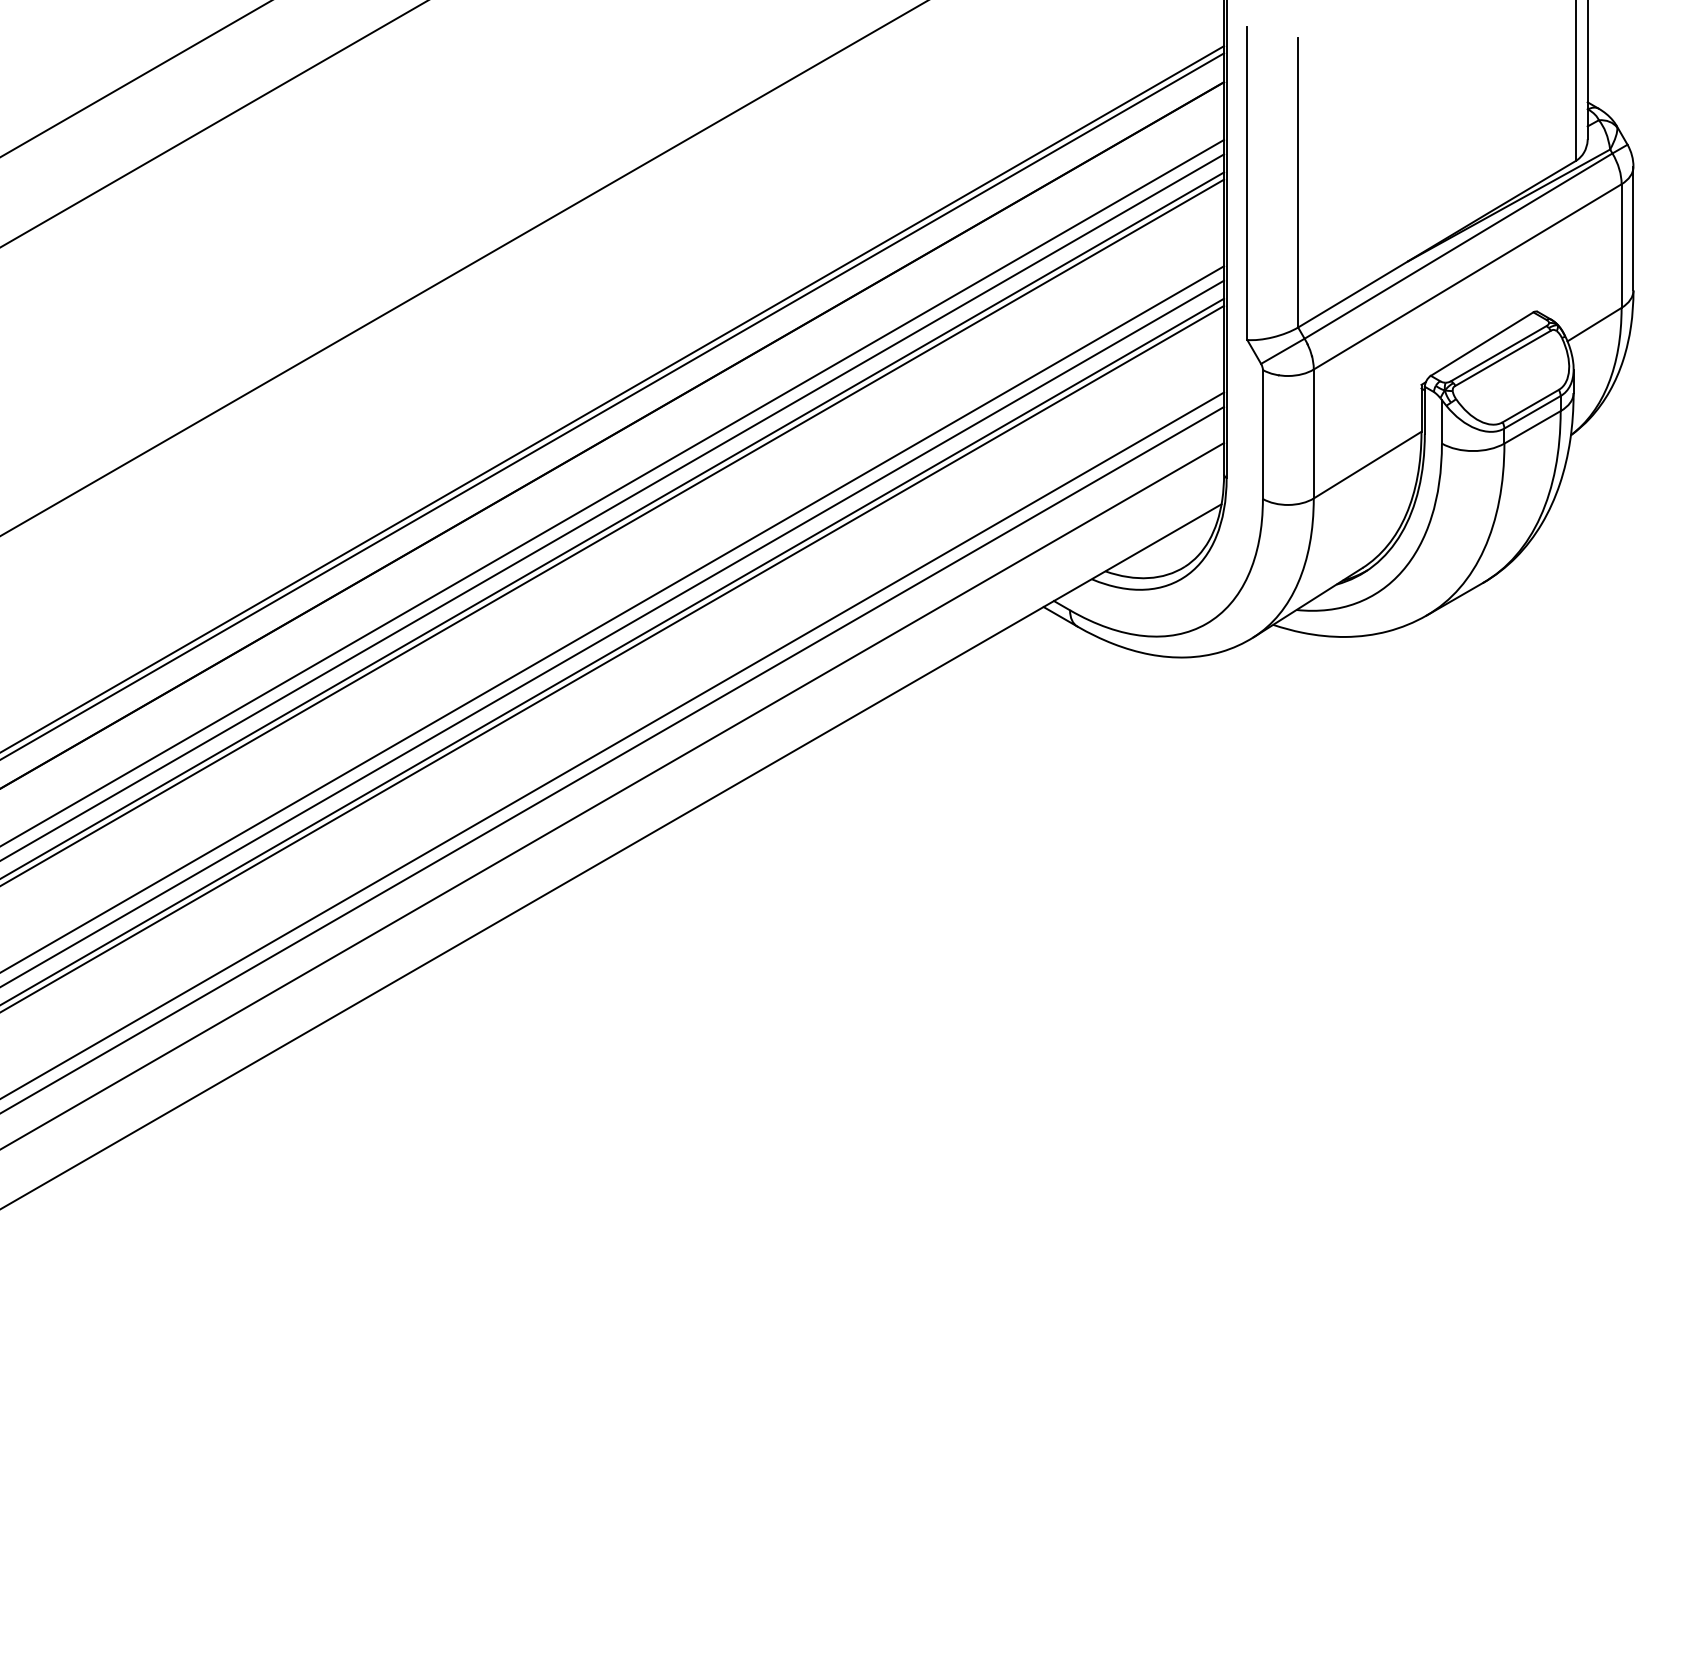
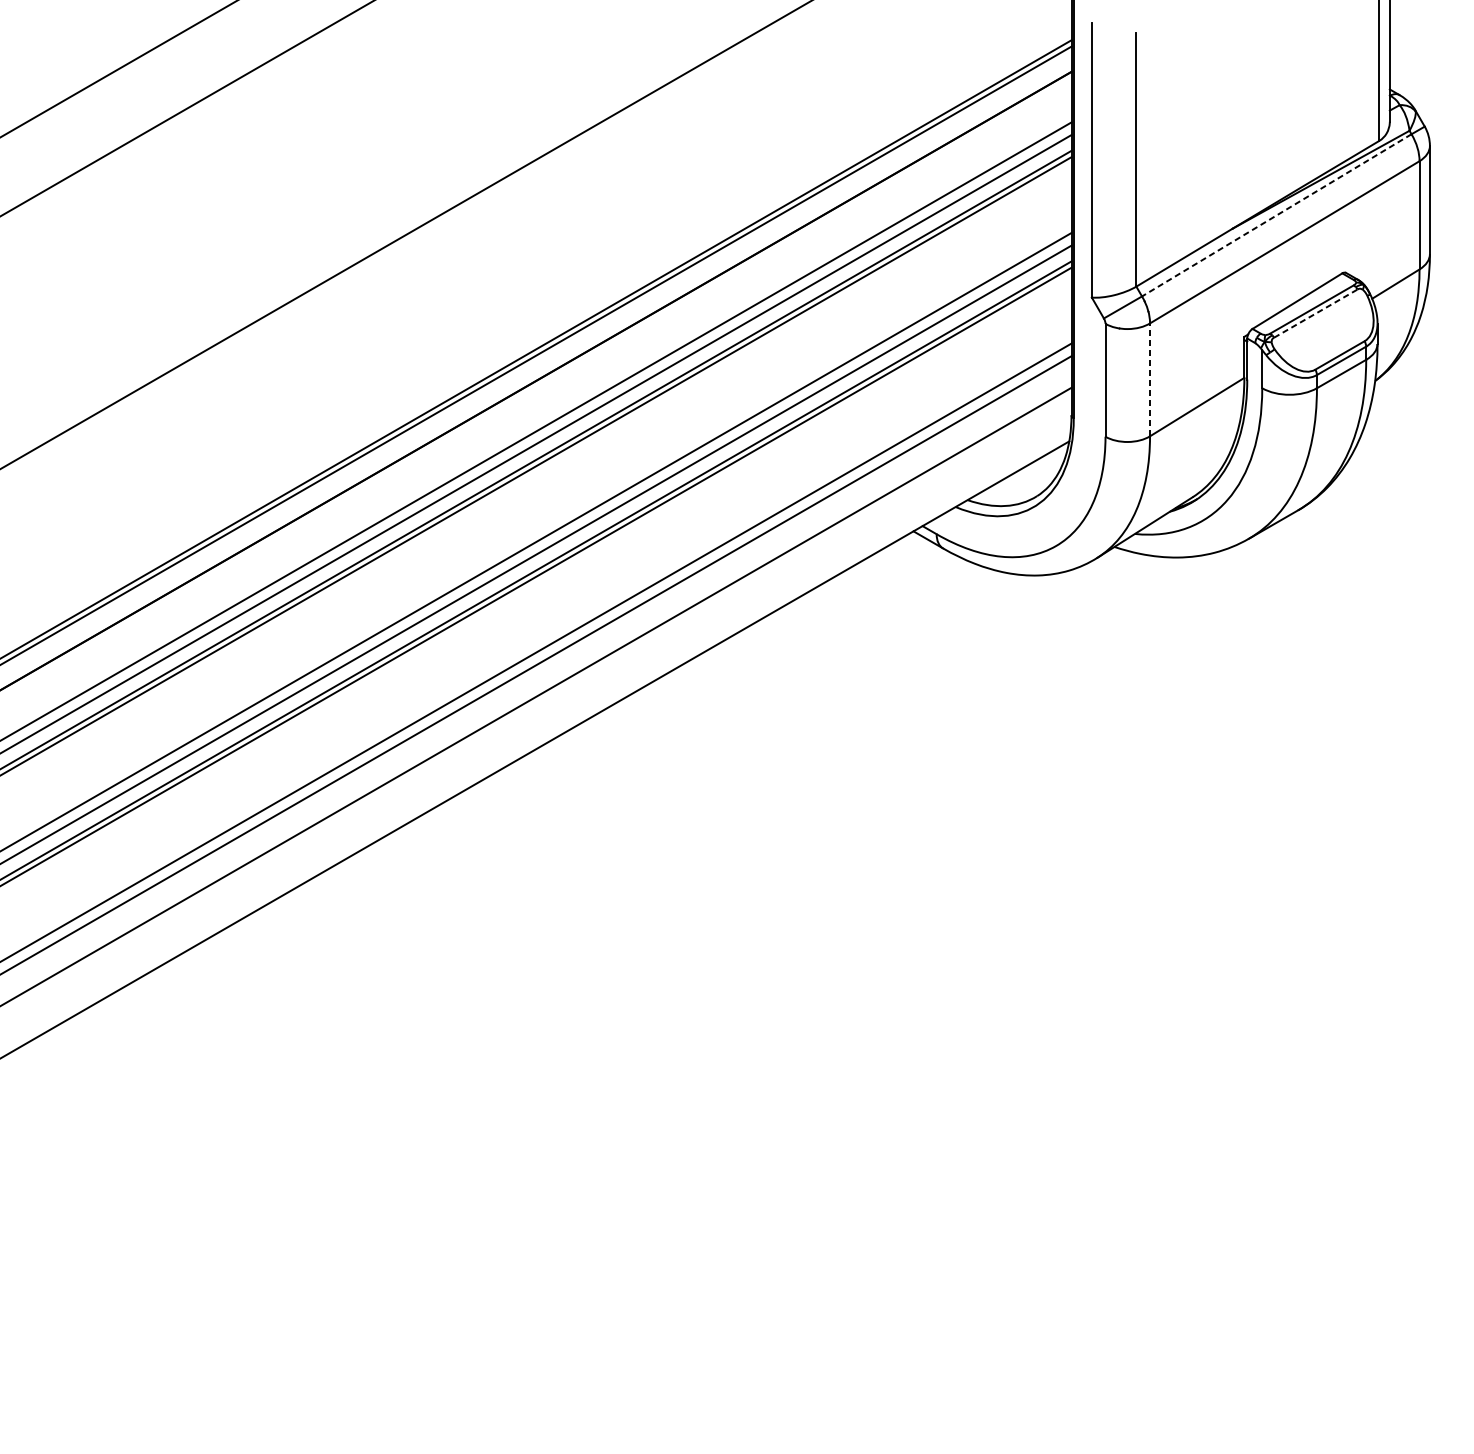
line: (1458, 246) -> (1276, 215), solid -> dashed
line: (1503, 358) -> (1316, 313), solid -> dashed
line: (1313, 433) -> (1149, 379), solid -> dashed

